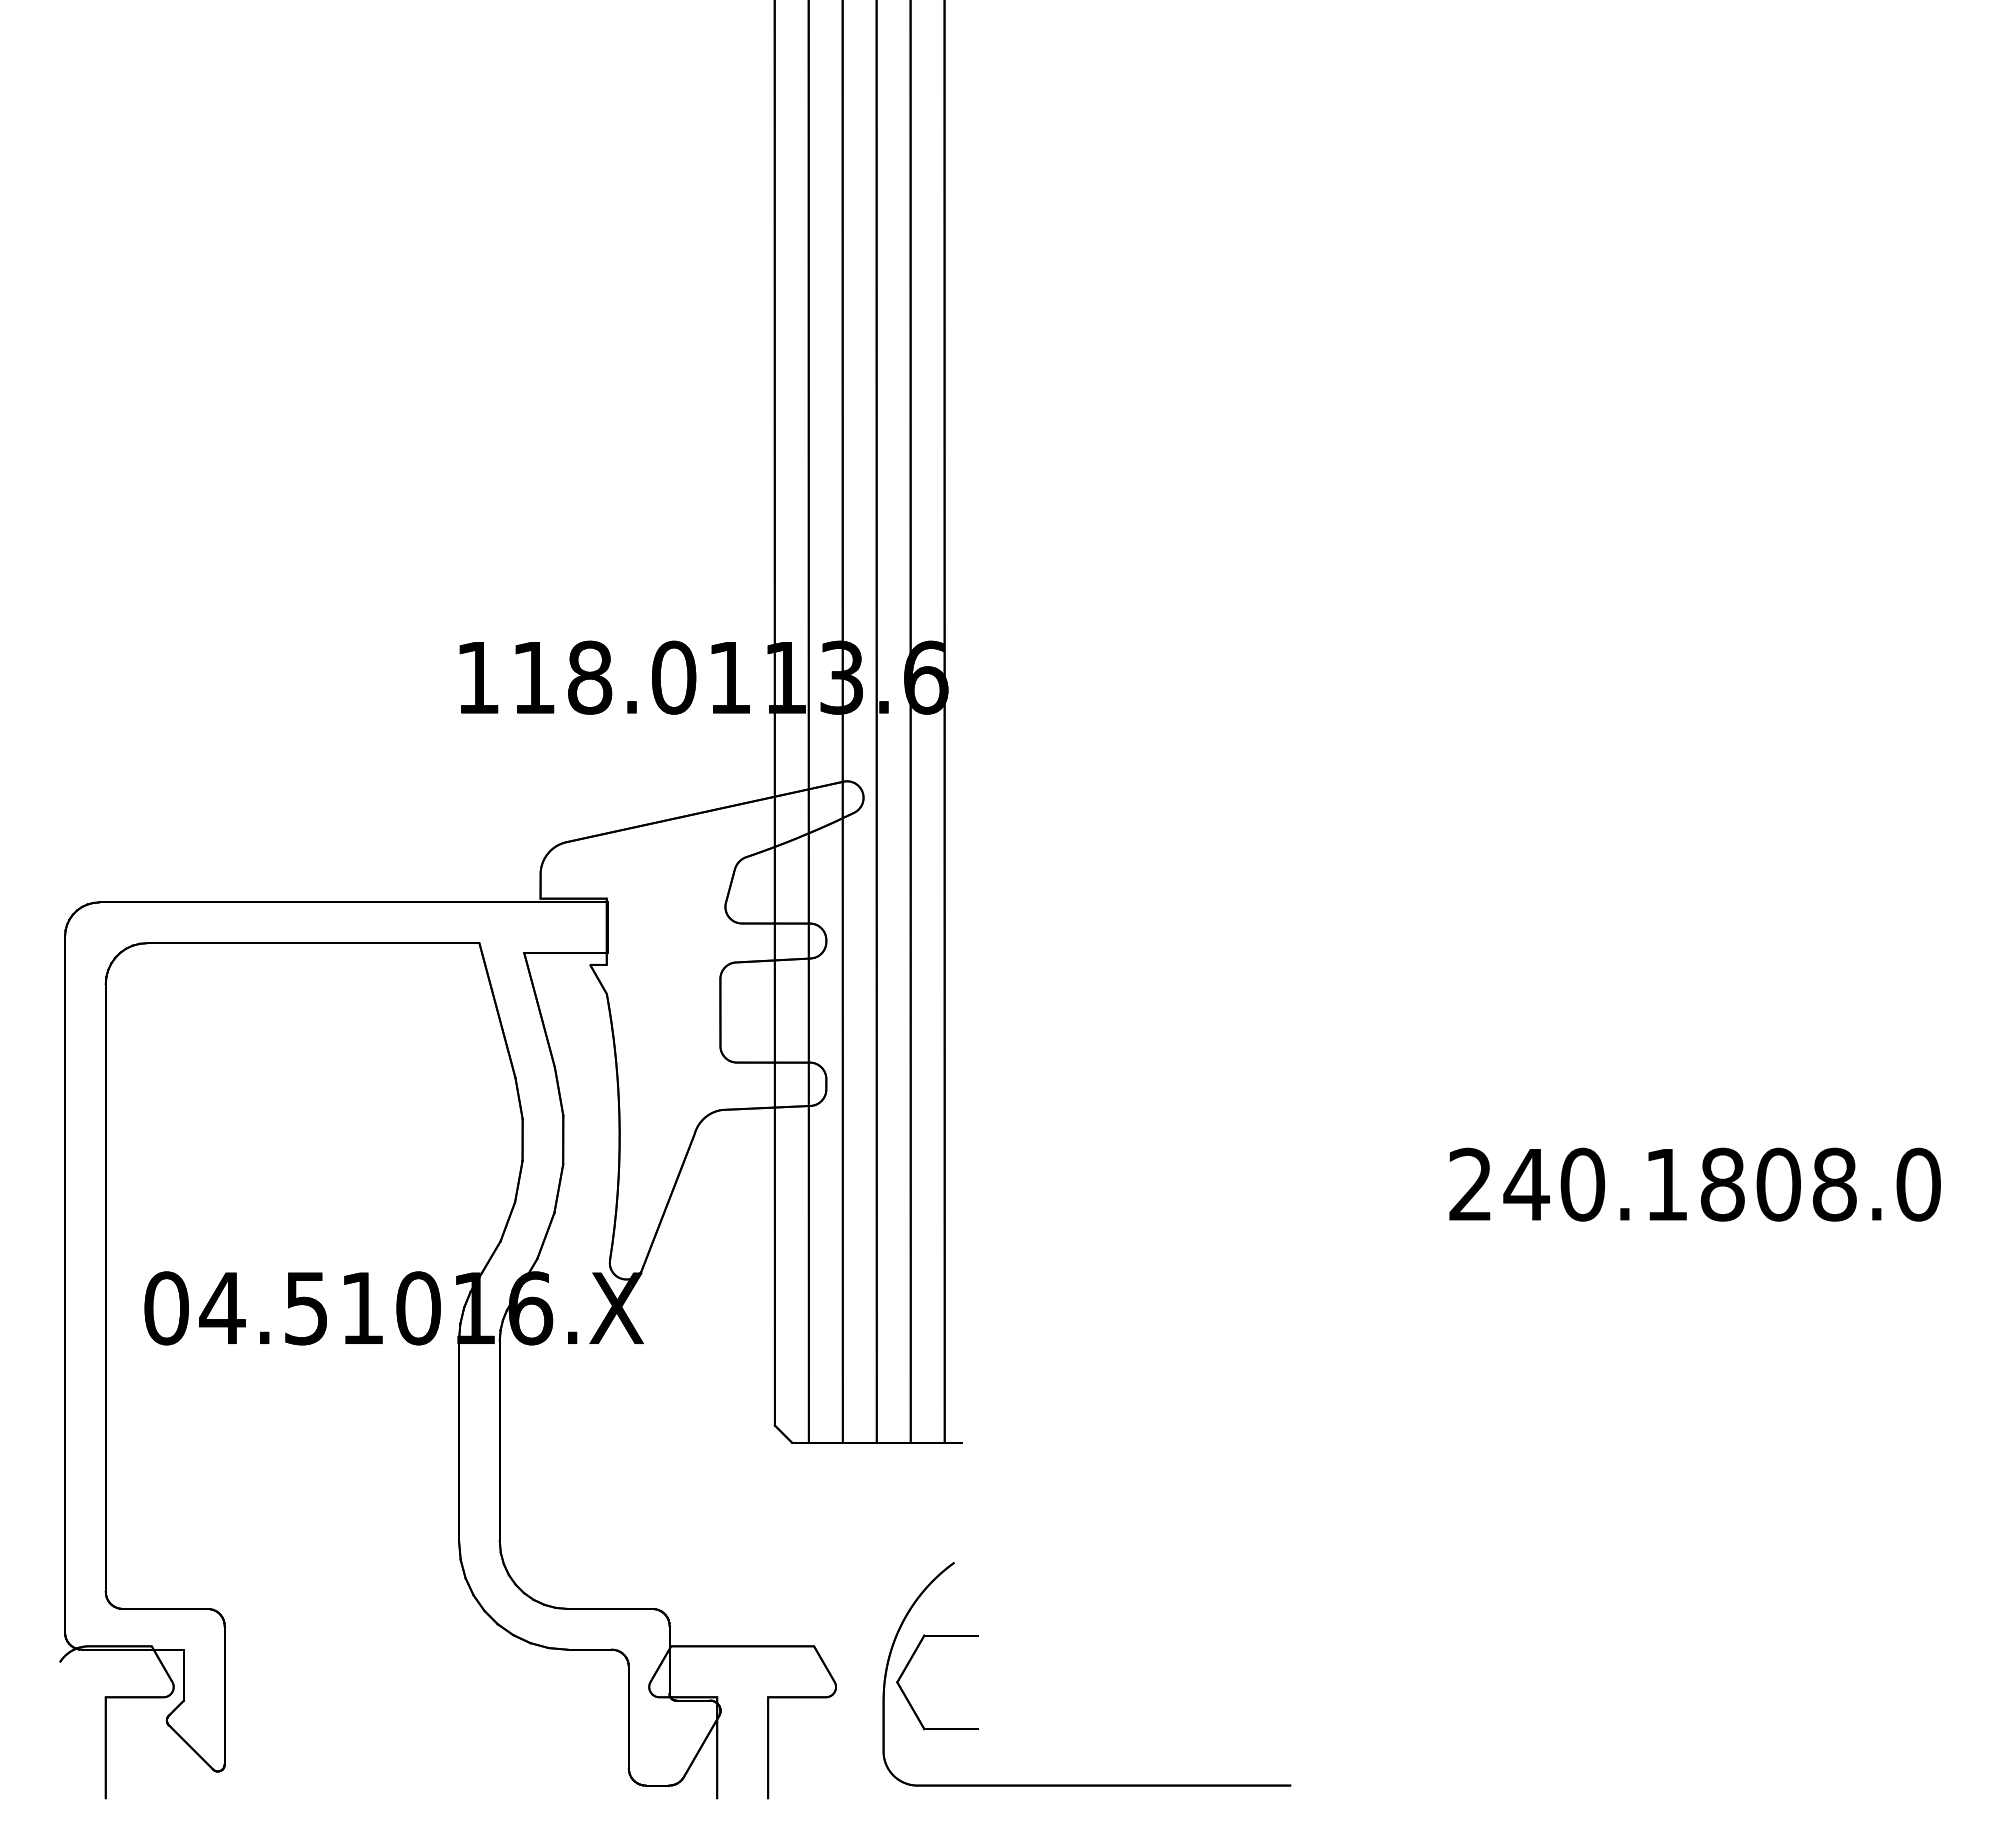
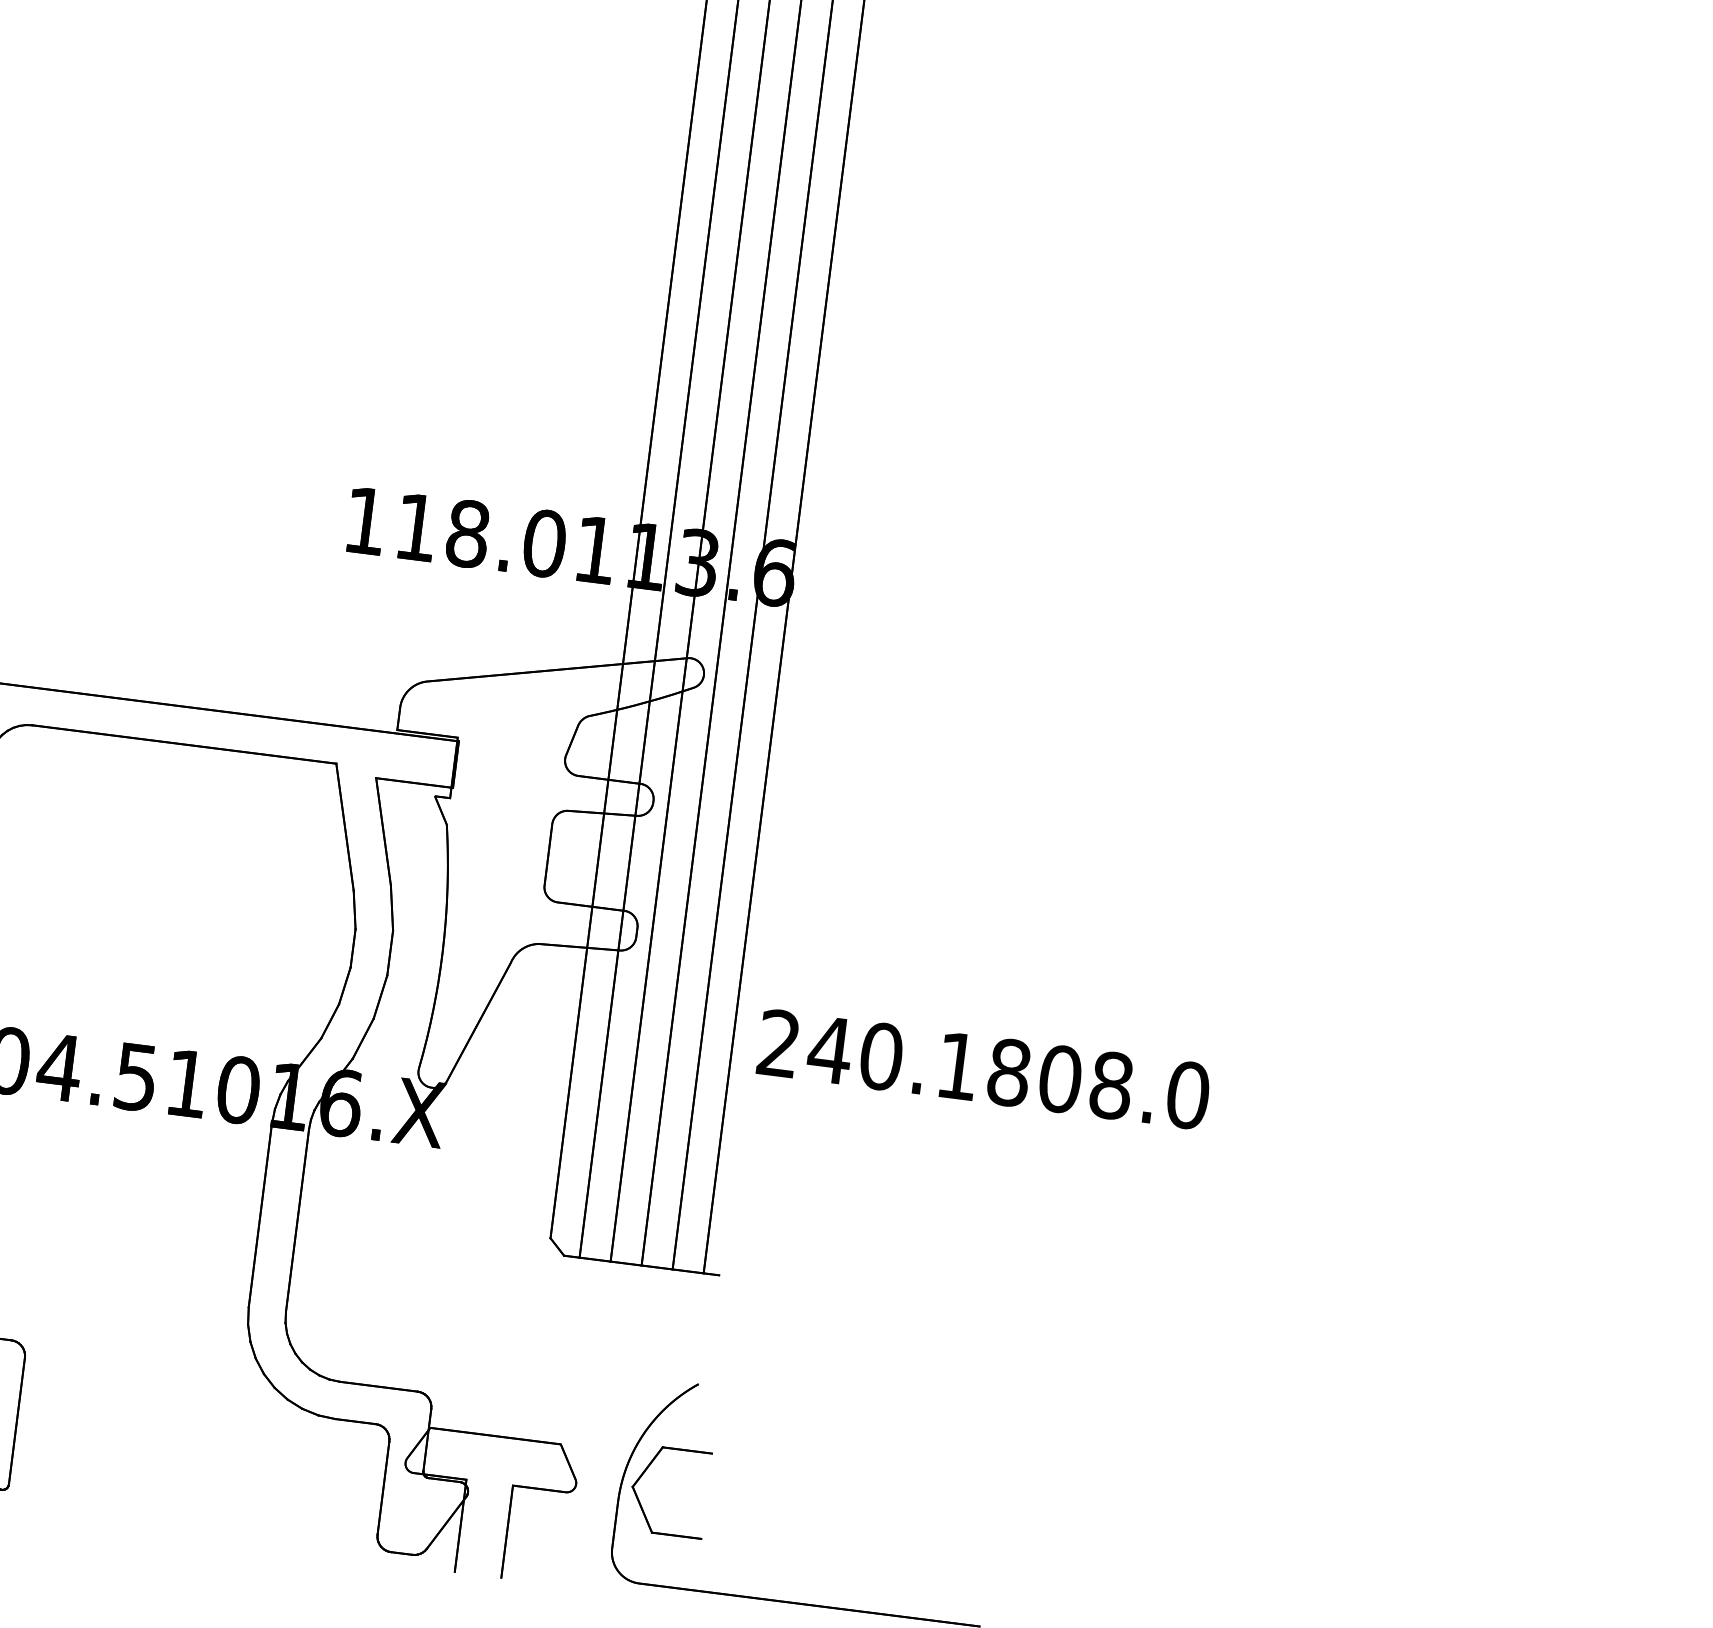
text: (1694, 1184) -> (983, 1069), moved

